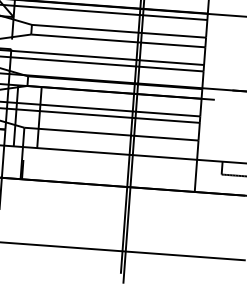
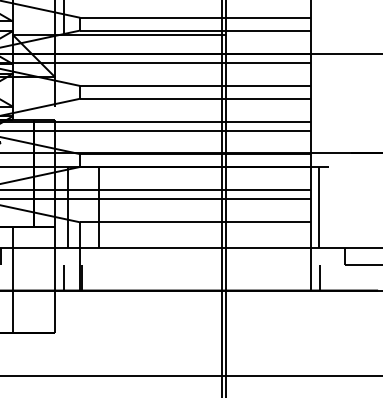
line: (204, 129) -> (318, 207), added
line: (8, 168) -> (63, 277), added
line: (201, 182) -> (319, 277), added

